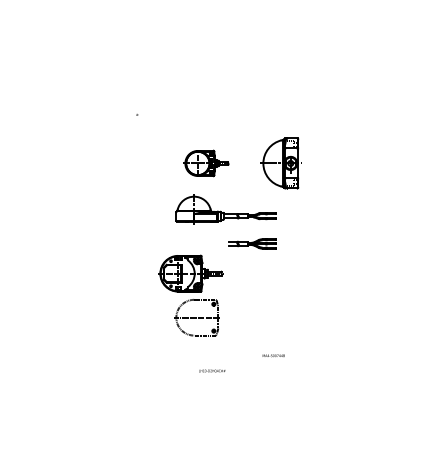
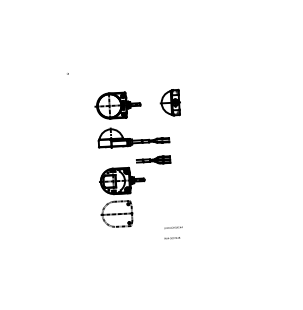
part: (206, 163) -> (118, 105), size x1.43
part: (280, 163) -> (170, 102), size x0.71
part: (190, 273) -> (122, 180), moved
text: (212, 370) -> (173, 227), moved

